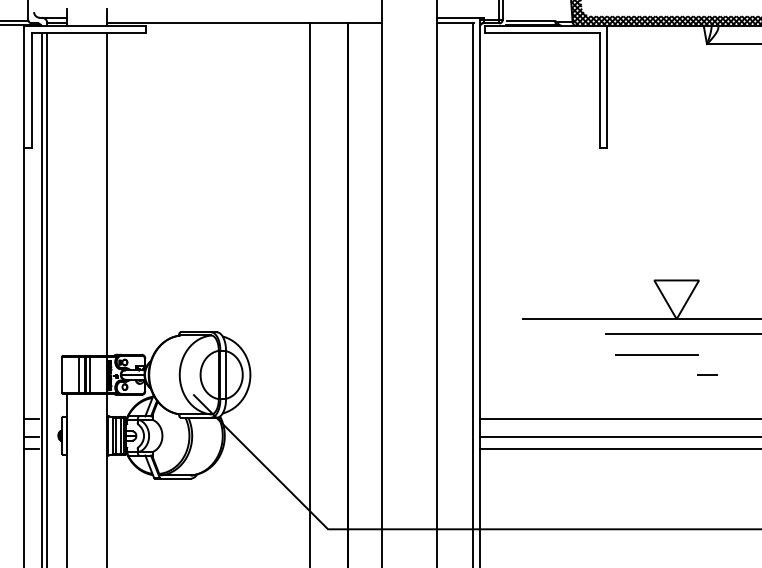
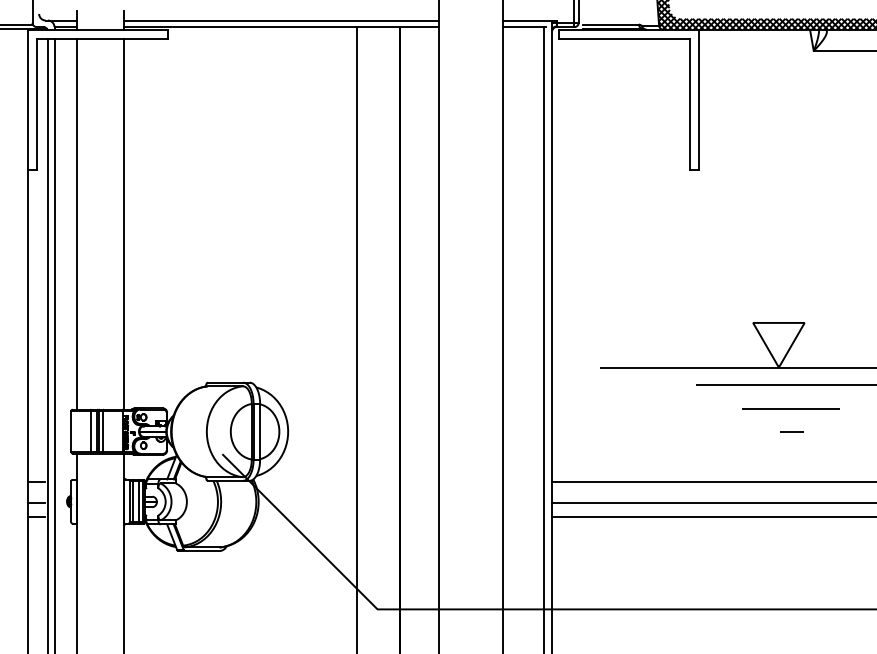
line: (244, 17) -> (281, 20), added
line: (67, 194) -> (77, 223), added
line: (656, 354) -> (790, 408), moved
line: (707, 374) -> (792, 431), moved

